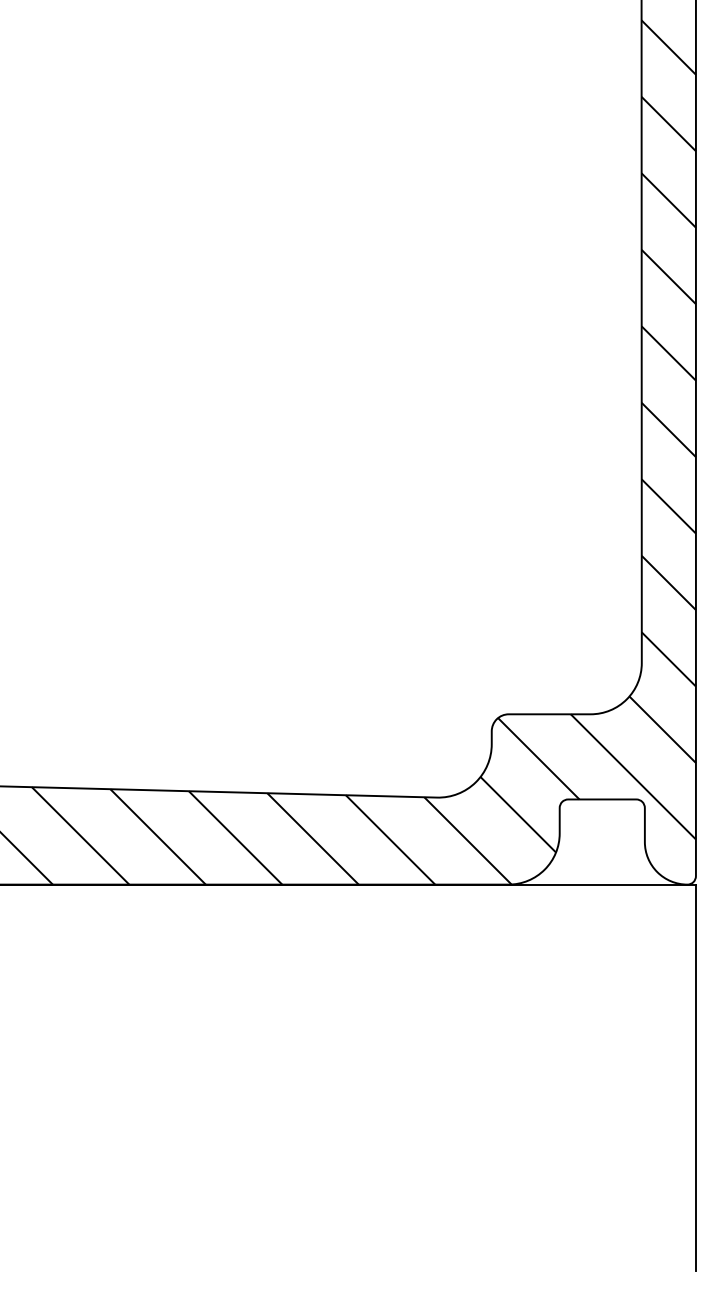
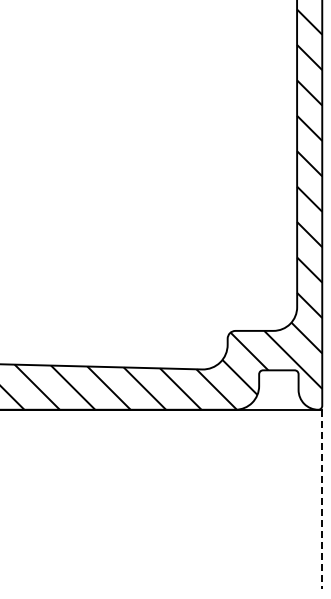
line: (696, 1078) -> (322, 499), solid -> dashed

